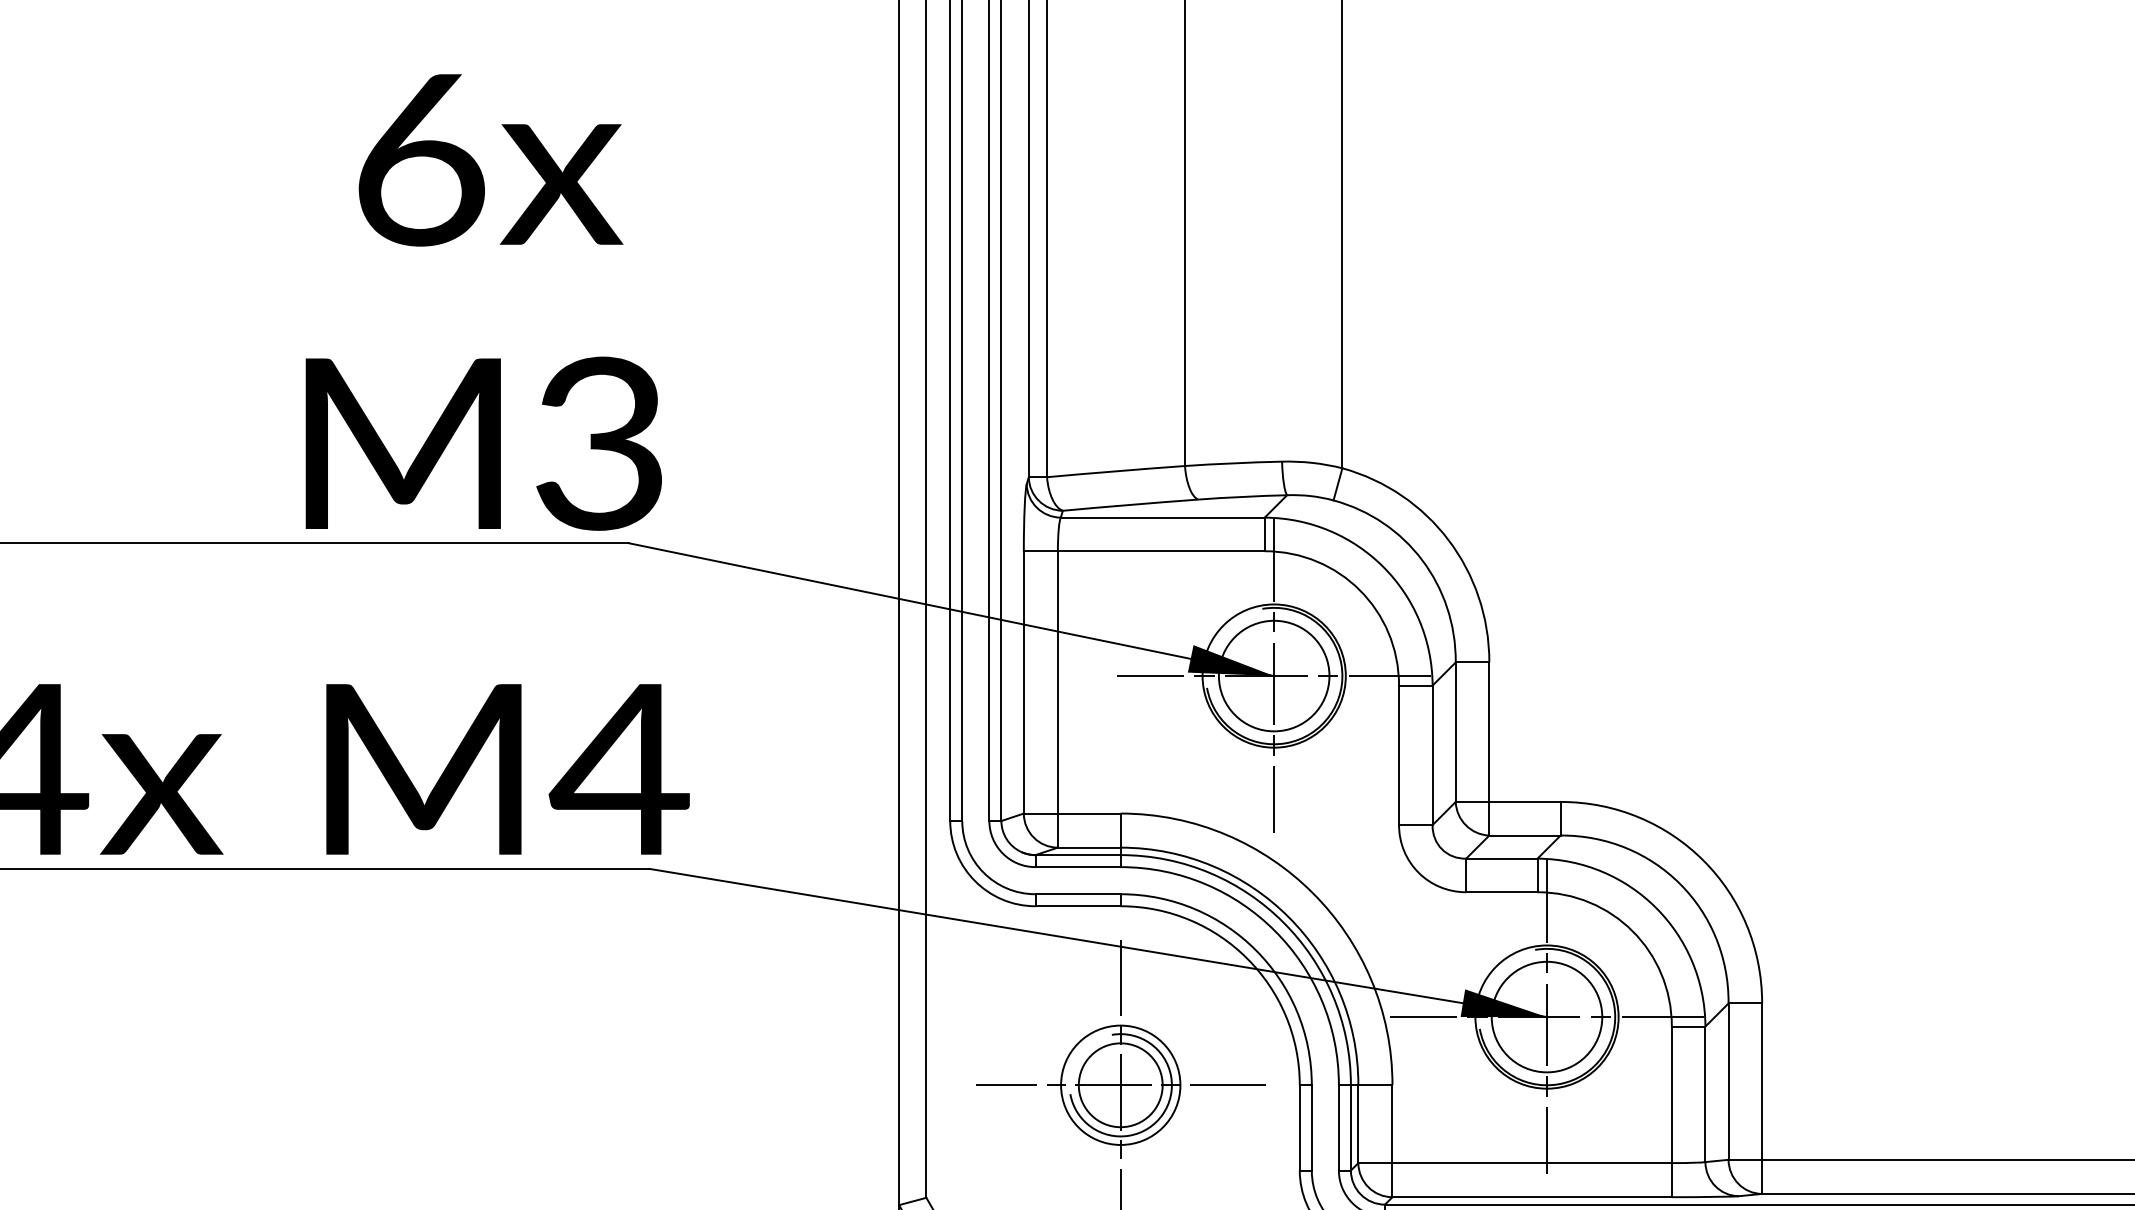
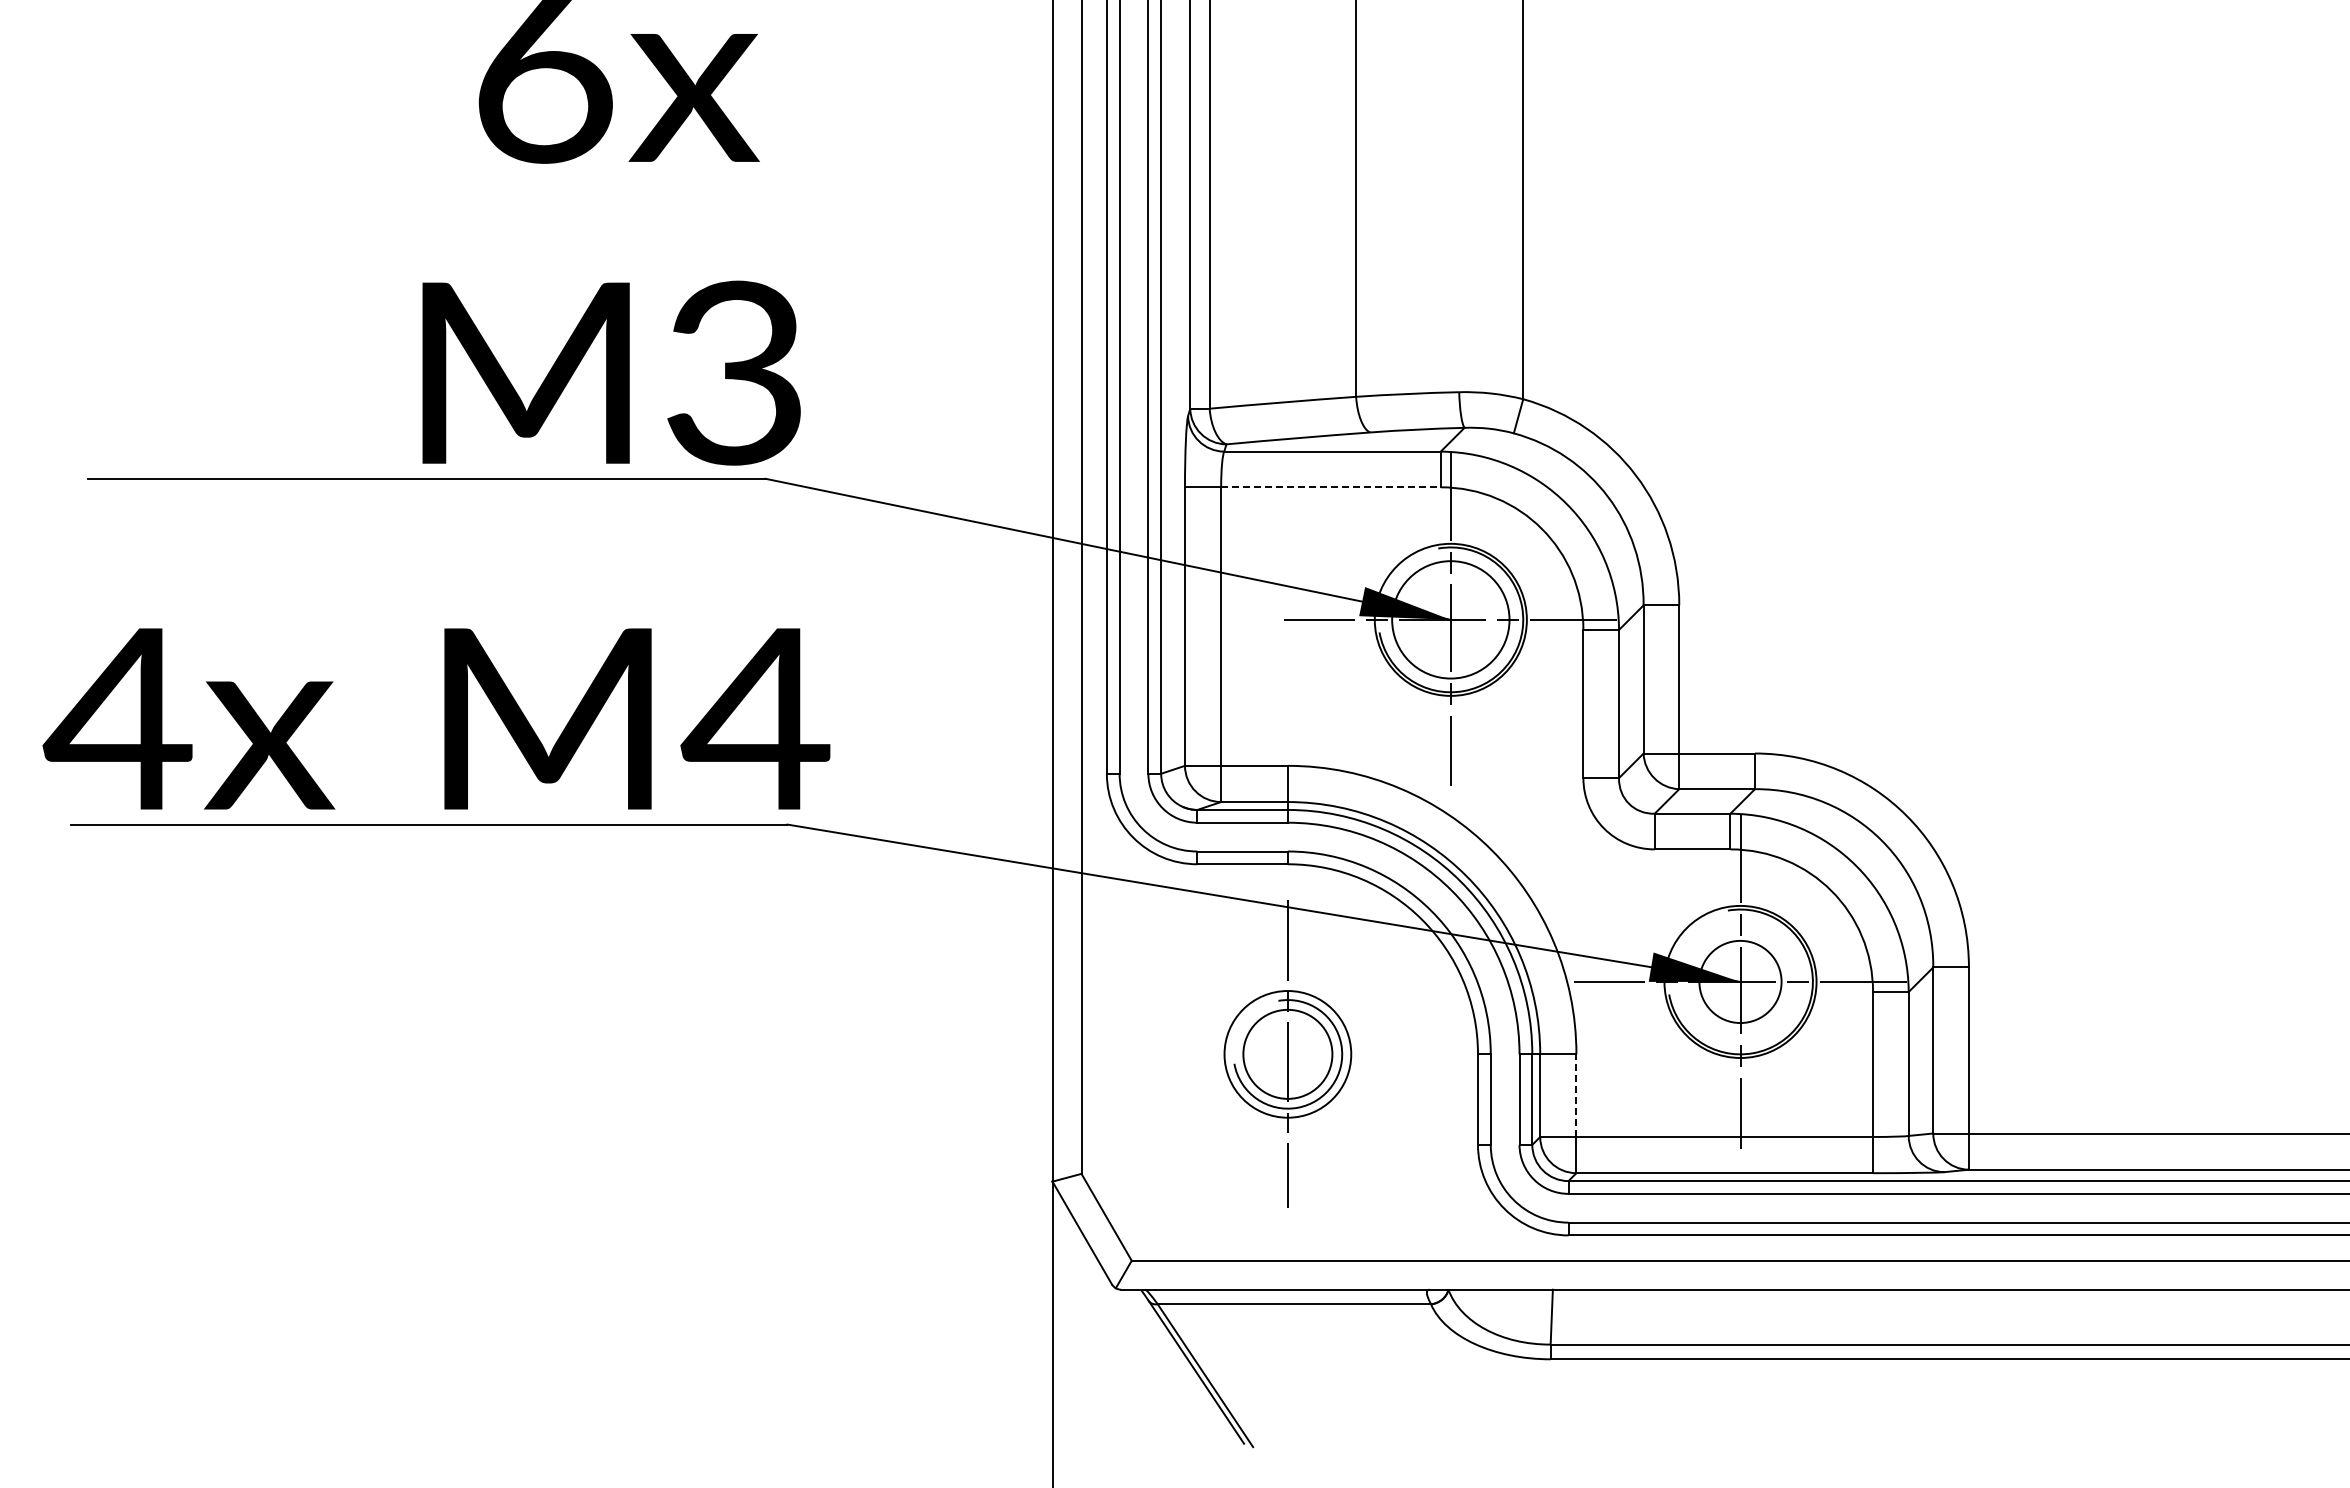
line: (1160, 551) -> (1330, 487), solid -> dashed
circle: (1547, 1016) -> (1740, 981), size x0.7
line: (1120, 1085) -> (1287, 1054), removed
line: (1392, 1124) -> (1576, 1095), solid -> dashed

